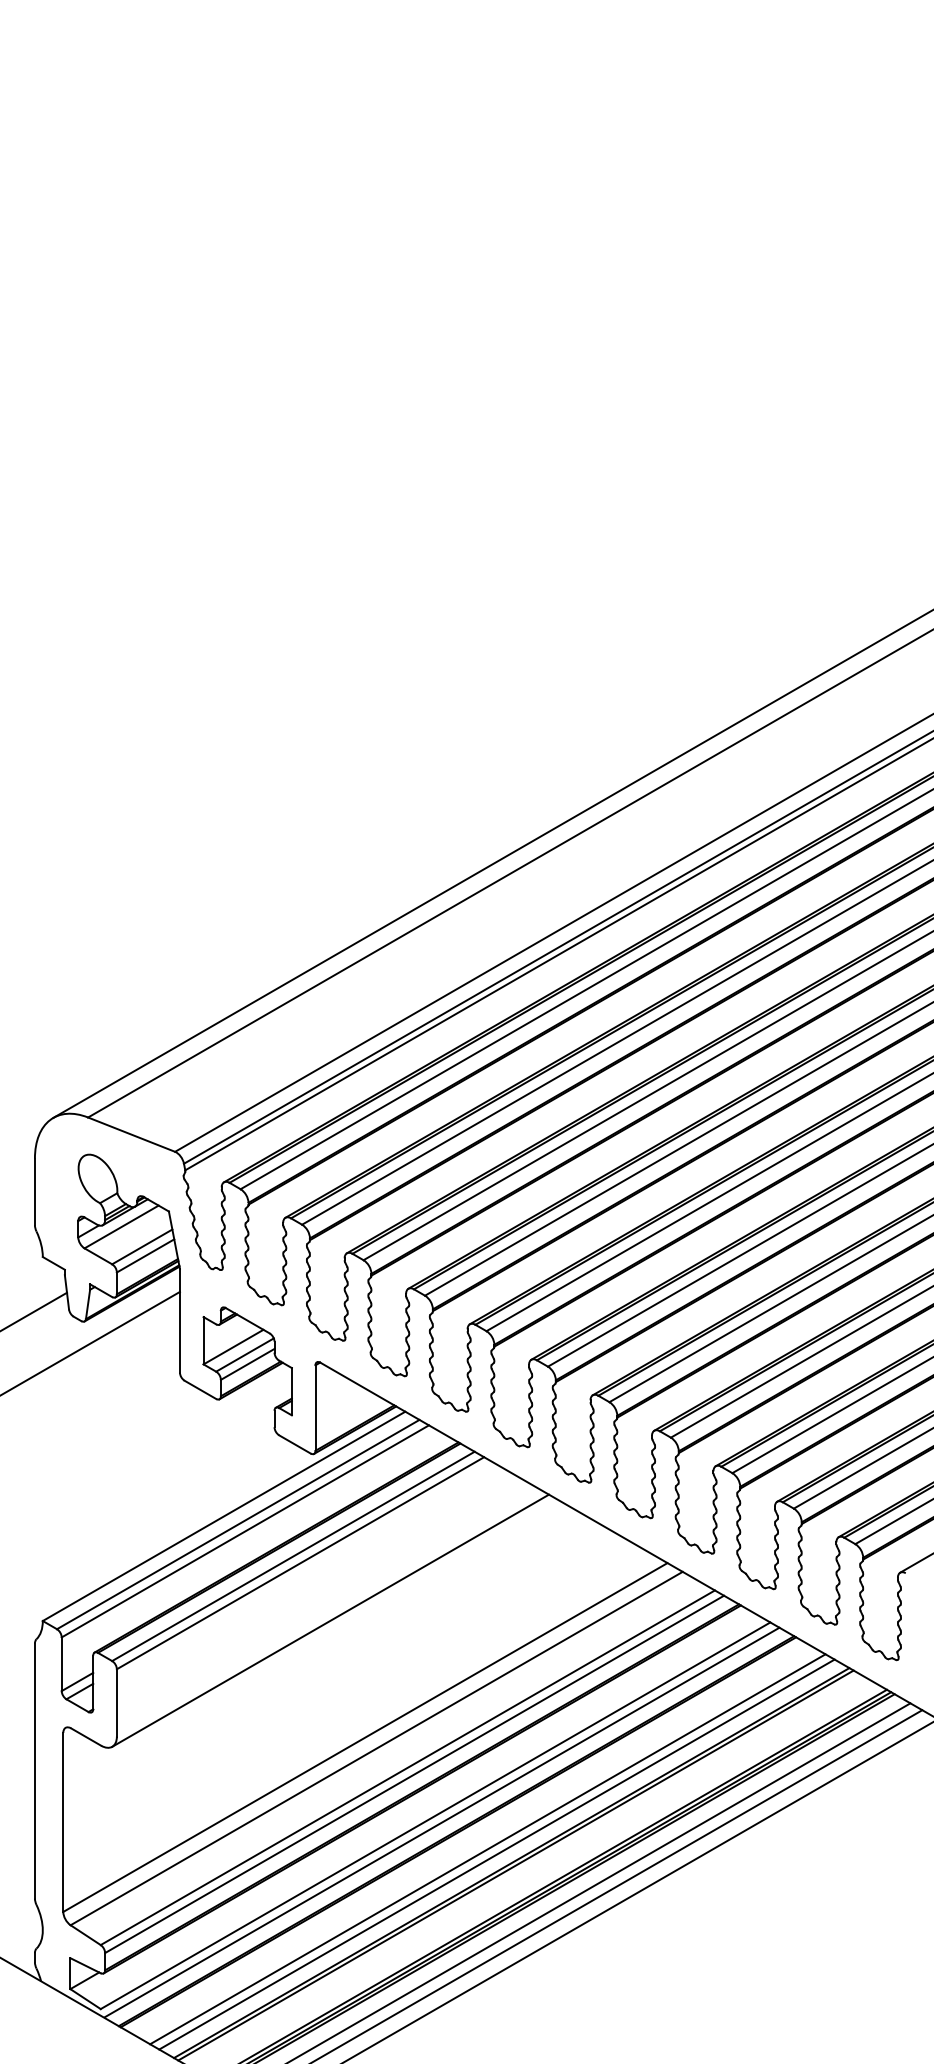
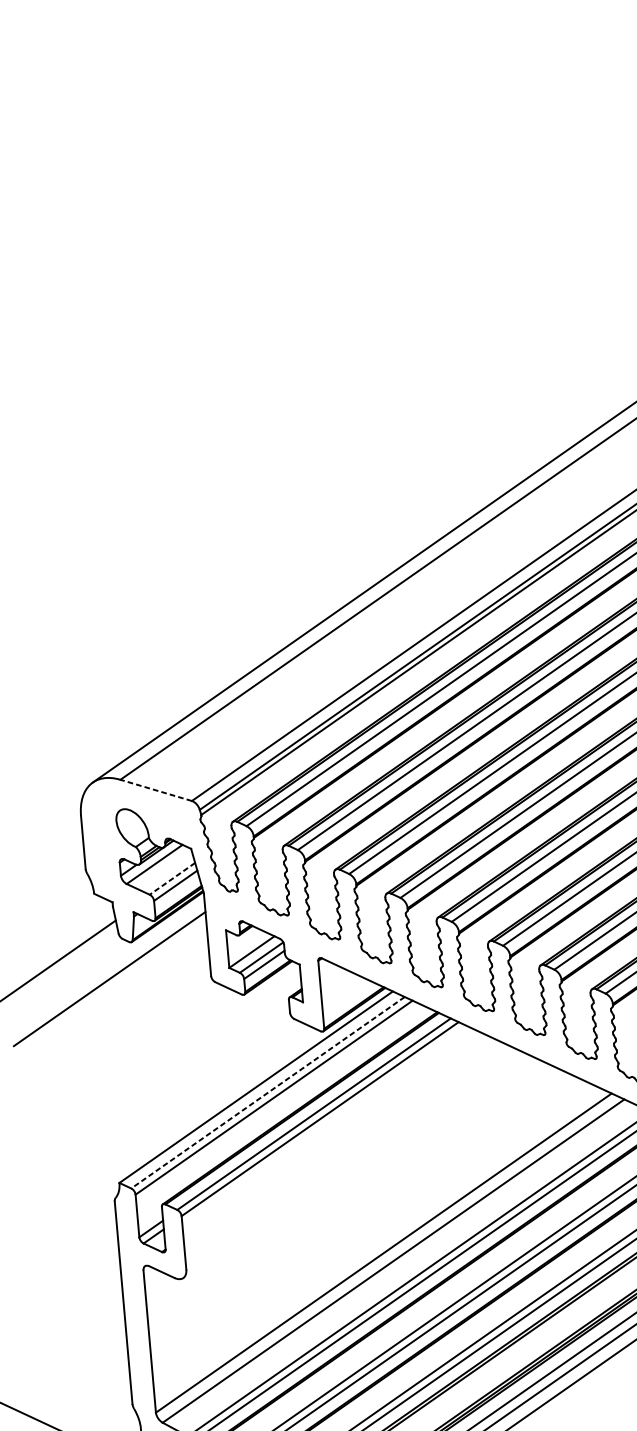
line: (131, 1134) -> (156, 790), solid -> dashed
line: (142, 1246) -> (172, 878), solid -> dashed
line: (237, 1524) -> (267, 1092), solid -> dashed
line: (330, 1620) -> (347, 1162), removed

